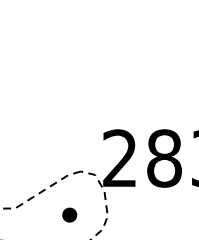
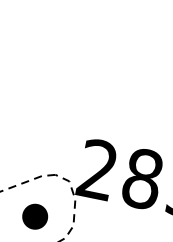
part: (69, 214) -> (35, 215), size x1.67

